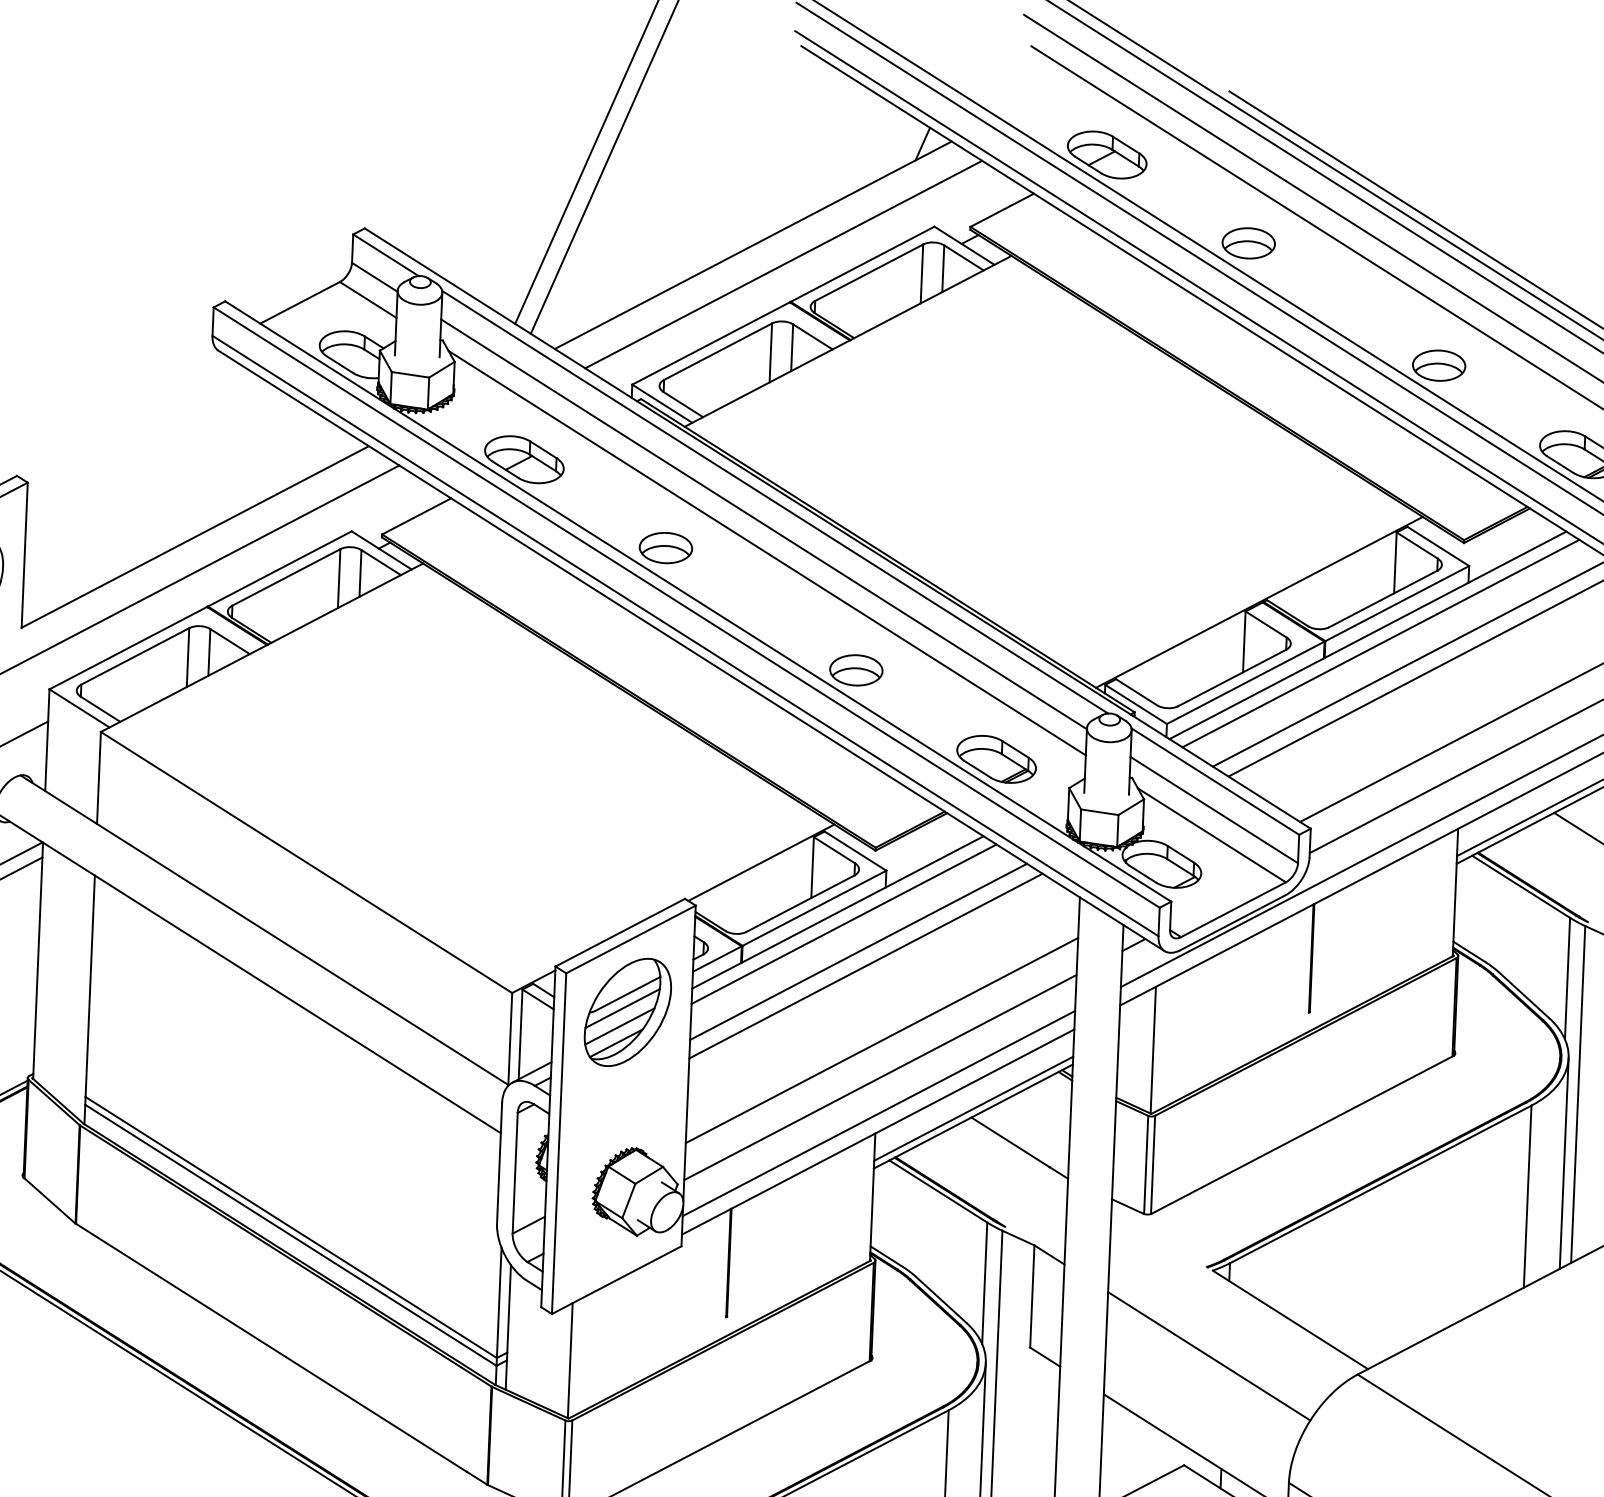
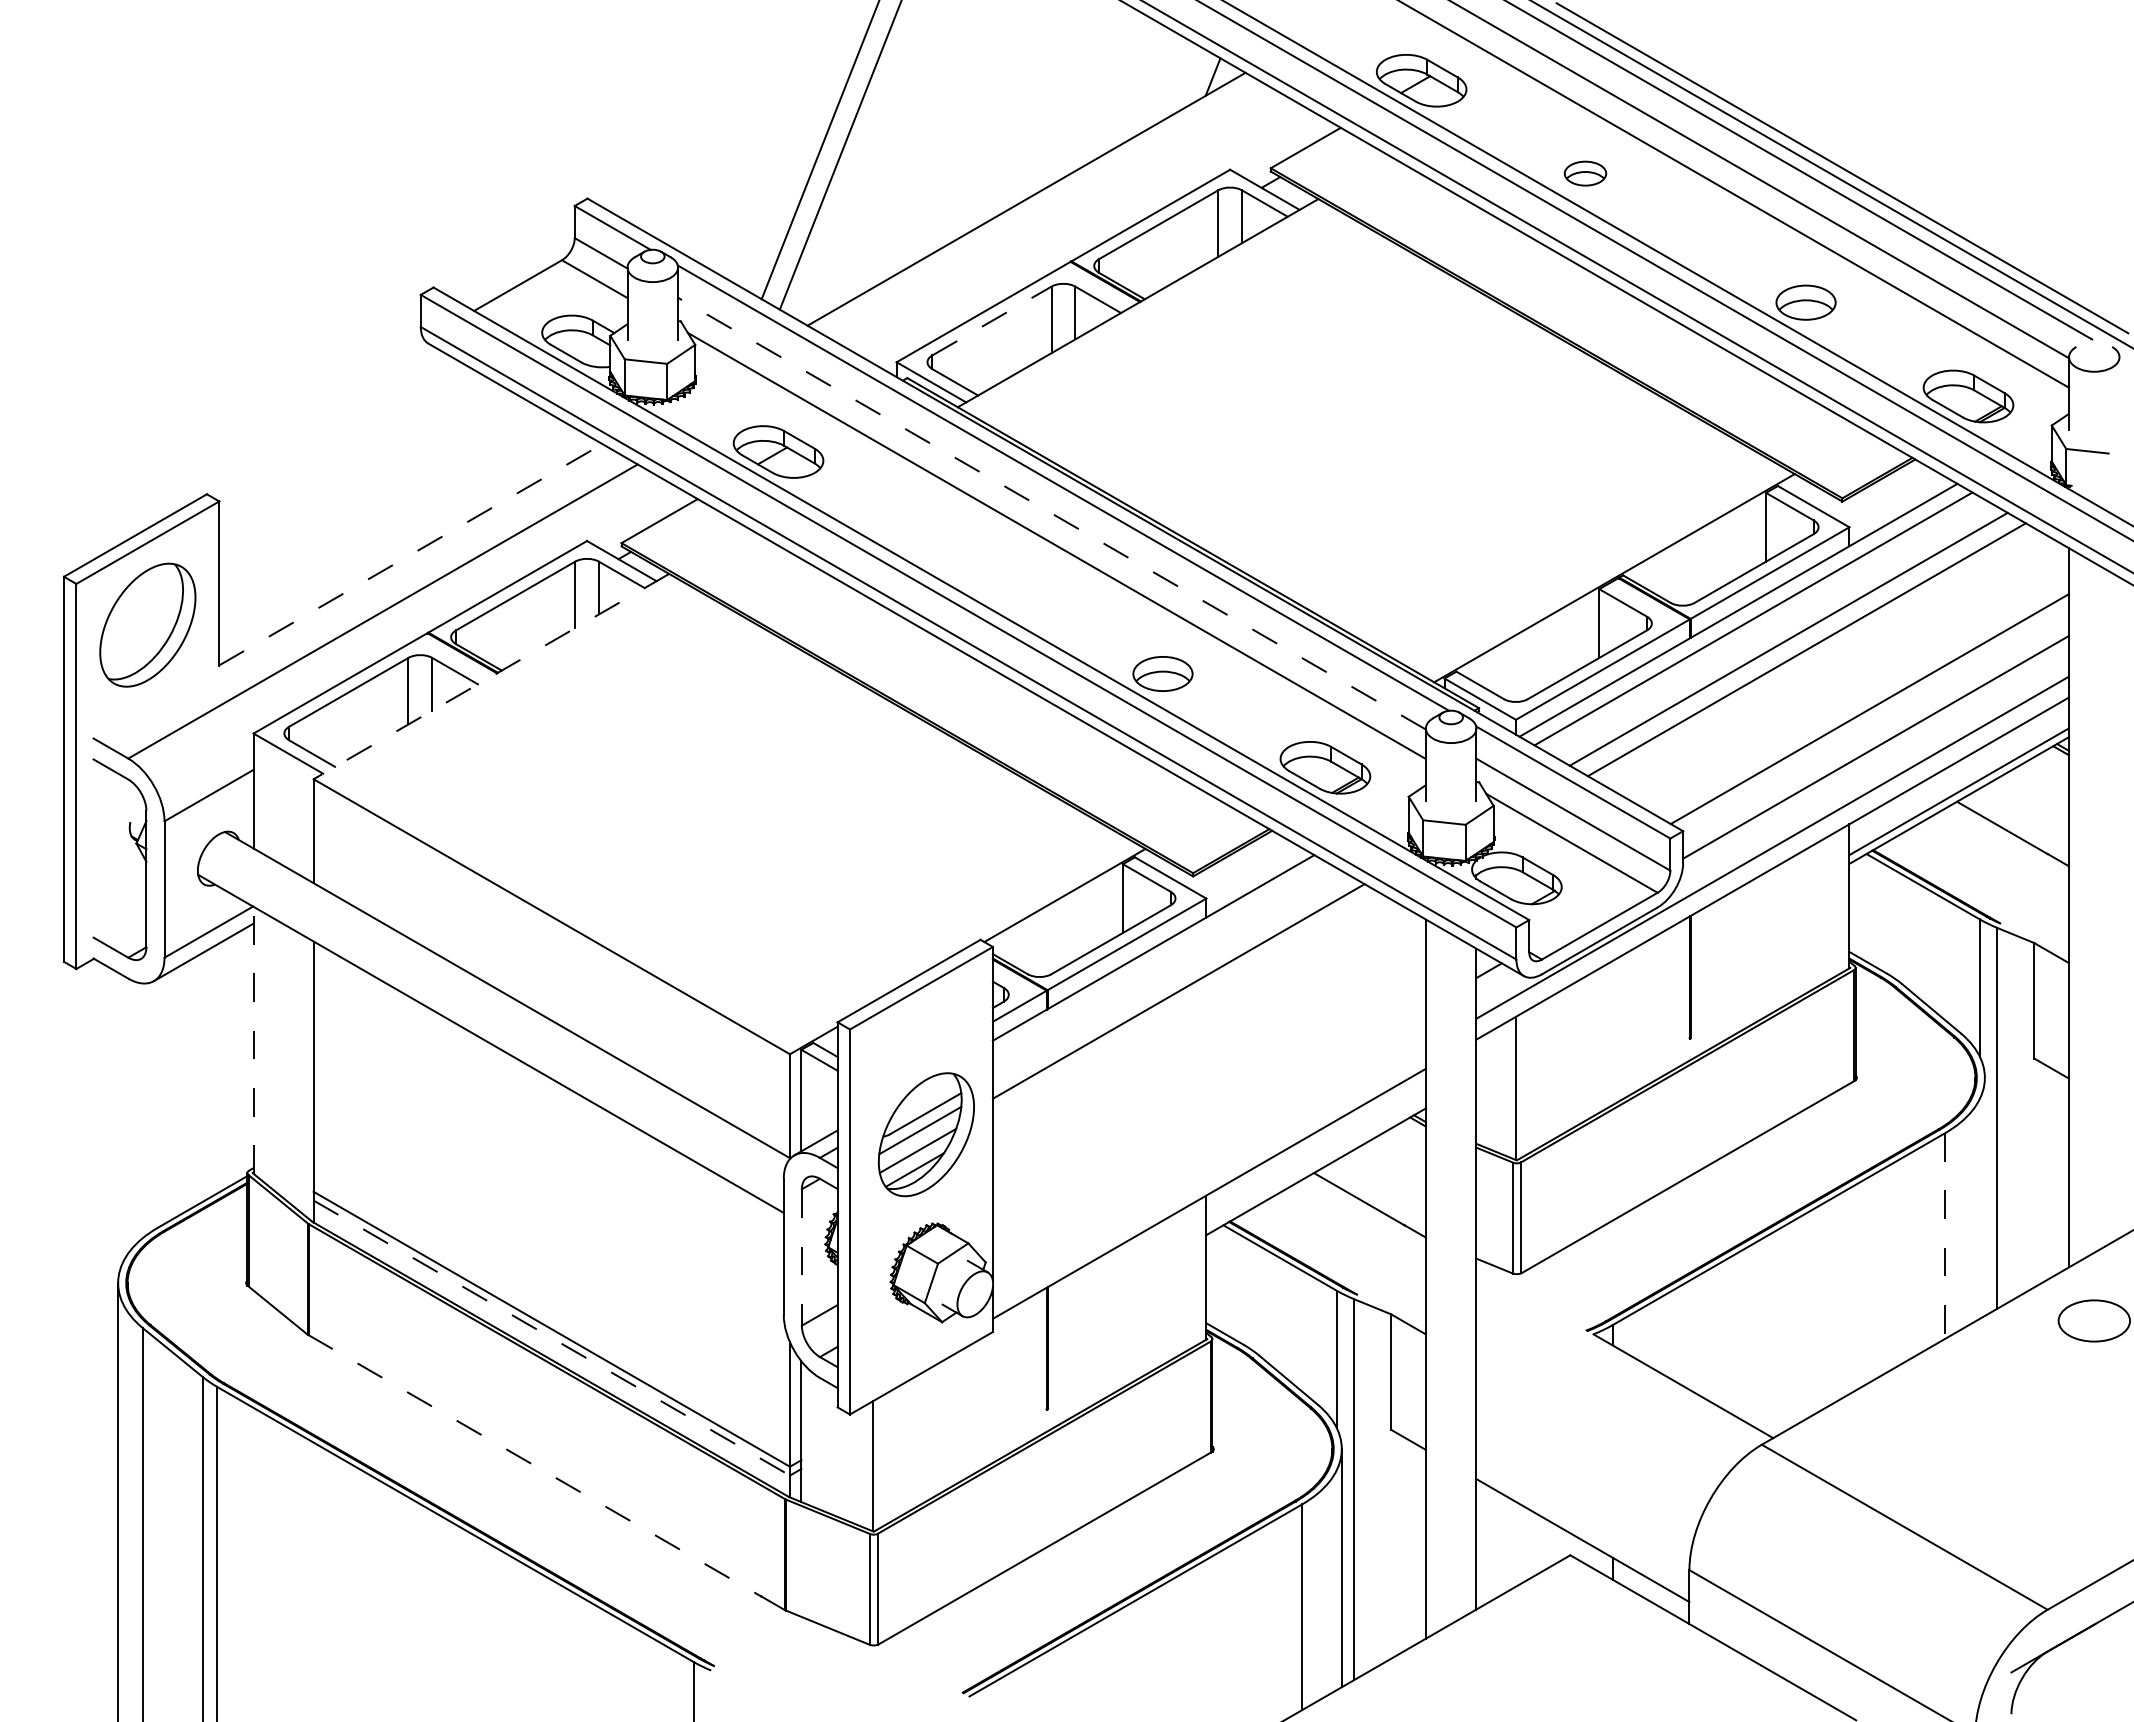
part: (1248, 243) -> (1585, 173), size x0.7
line: (783, 264) -> (1061, 219), removed
line: (717, 352) -> (991, 321), solid -> dashed
line: (763, 524) -> (1051, 513), solid -> dashed
line: (195, 536) -> (411, 554), solid -> dashed
part: (665, 547) -> (941, 544), removed
line: (261, 647) -> (490, 676), solid -> dashed
line: (843, 923) -> (1160, 960), removed
line: (38, 960) -> (253, 1039), solid -> dashed
line: (865, 965) -> (1187, 1006), removed
part: (627, 1012) -> (926, 1134), moved
line: (881, 1040) -> (1208, 1090), removed
line: (879, 1077) -> (1208, 1132), removed
line: (973, 1108) -> (1315, 1162), removed
line: (878, 1113) -> (1208, 1172), removed
line: (1563, 1163) -> (1984, 1196), removed
line: (514, 1173) -> (801, 1257), solid -> dashed
line: (1527, 1196) -> (1945, 1235), solid -> dashed
line: (291, 1235) -> (552, 1338), solid -> dashed
line: (270, 1347) -> (534, 1465), solid -> dashed
line: (1209, 1355) -> (1593, 1430), removed

